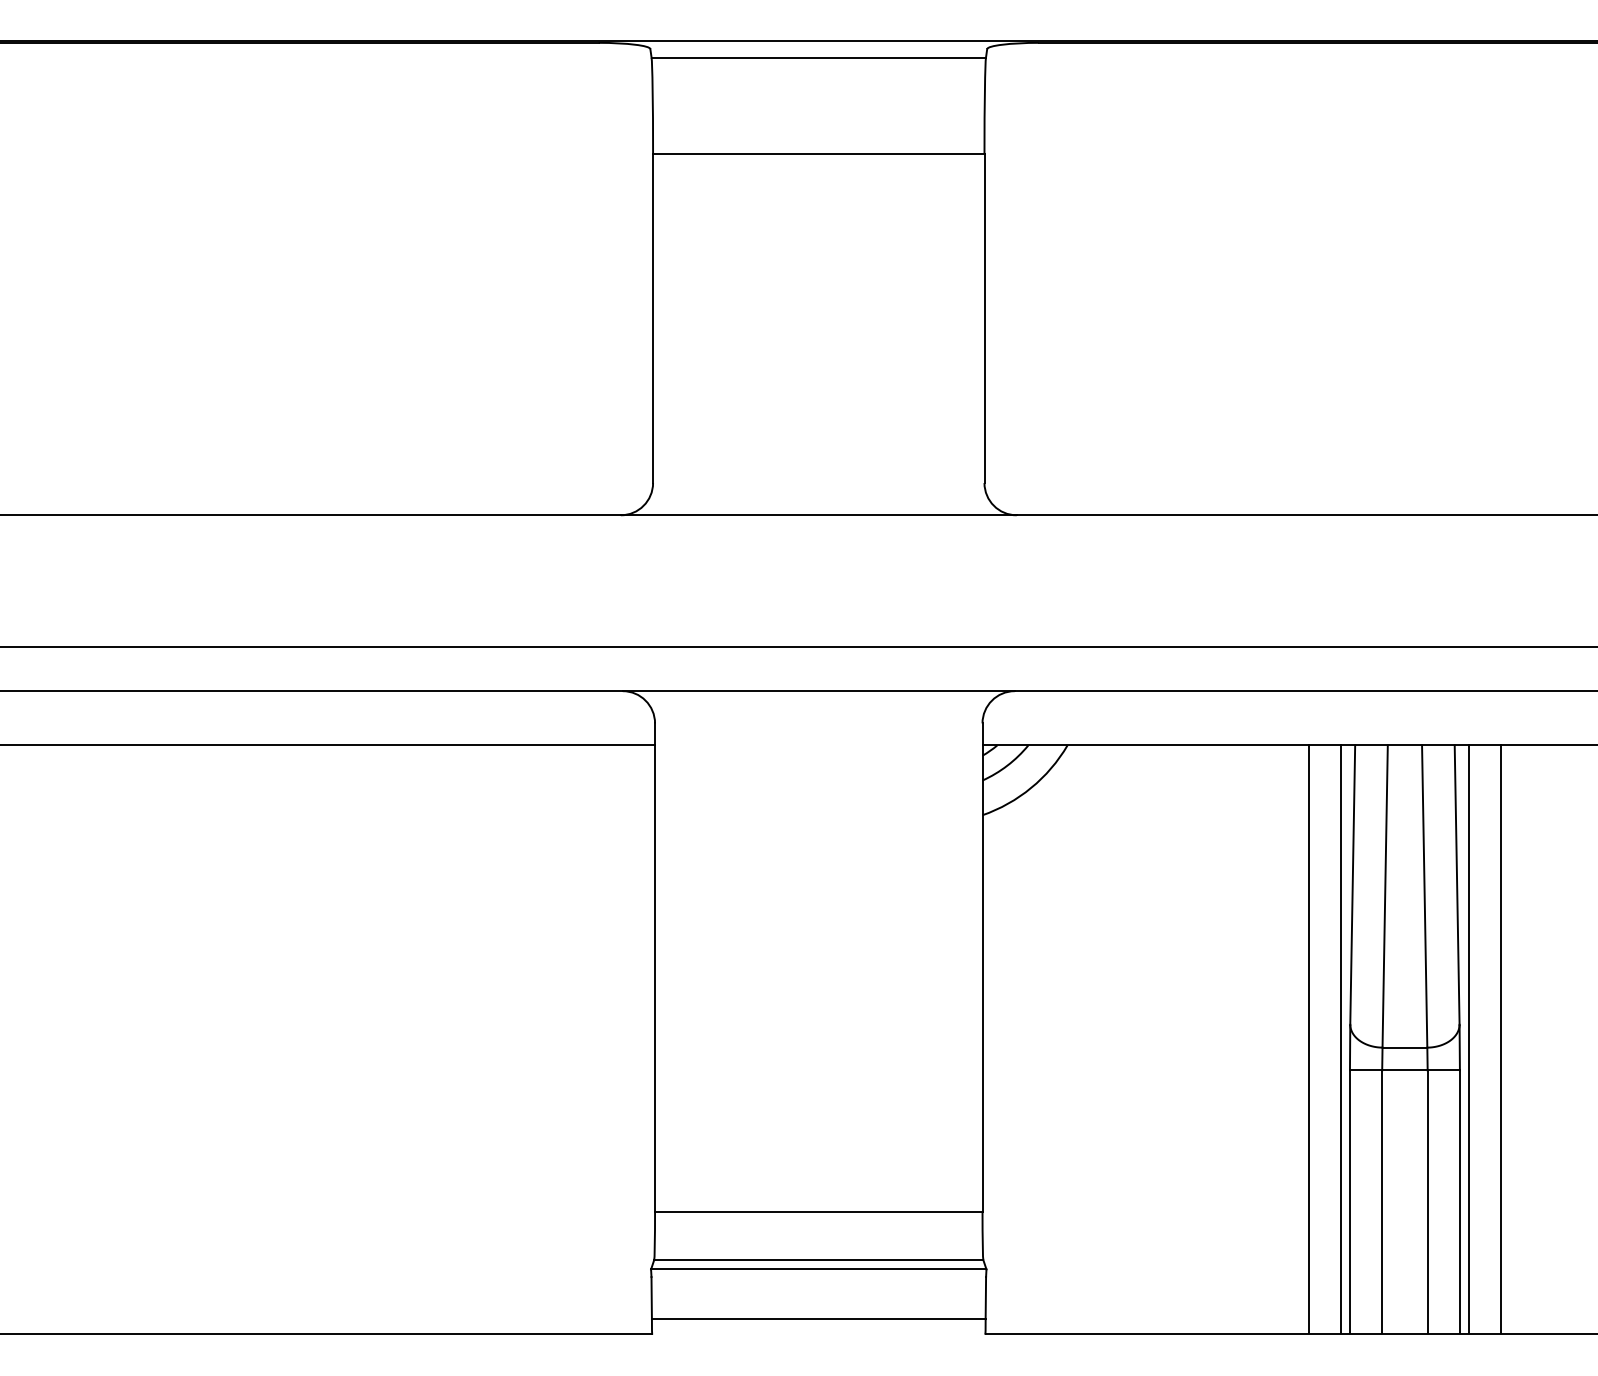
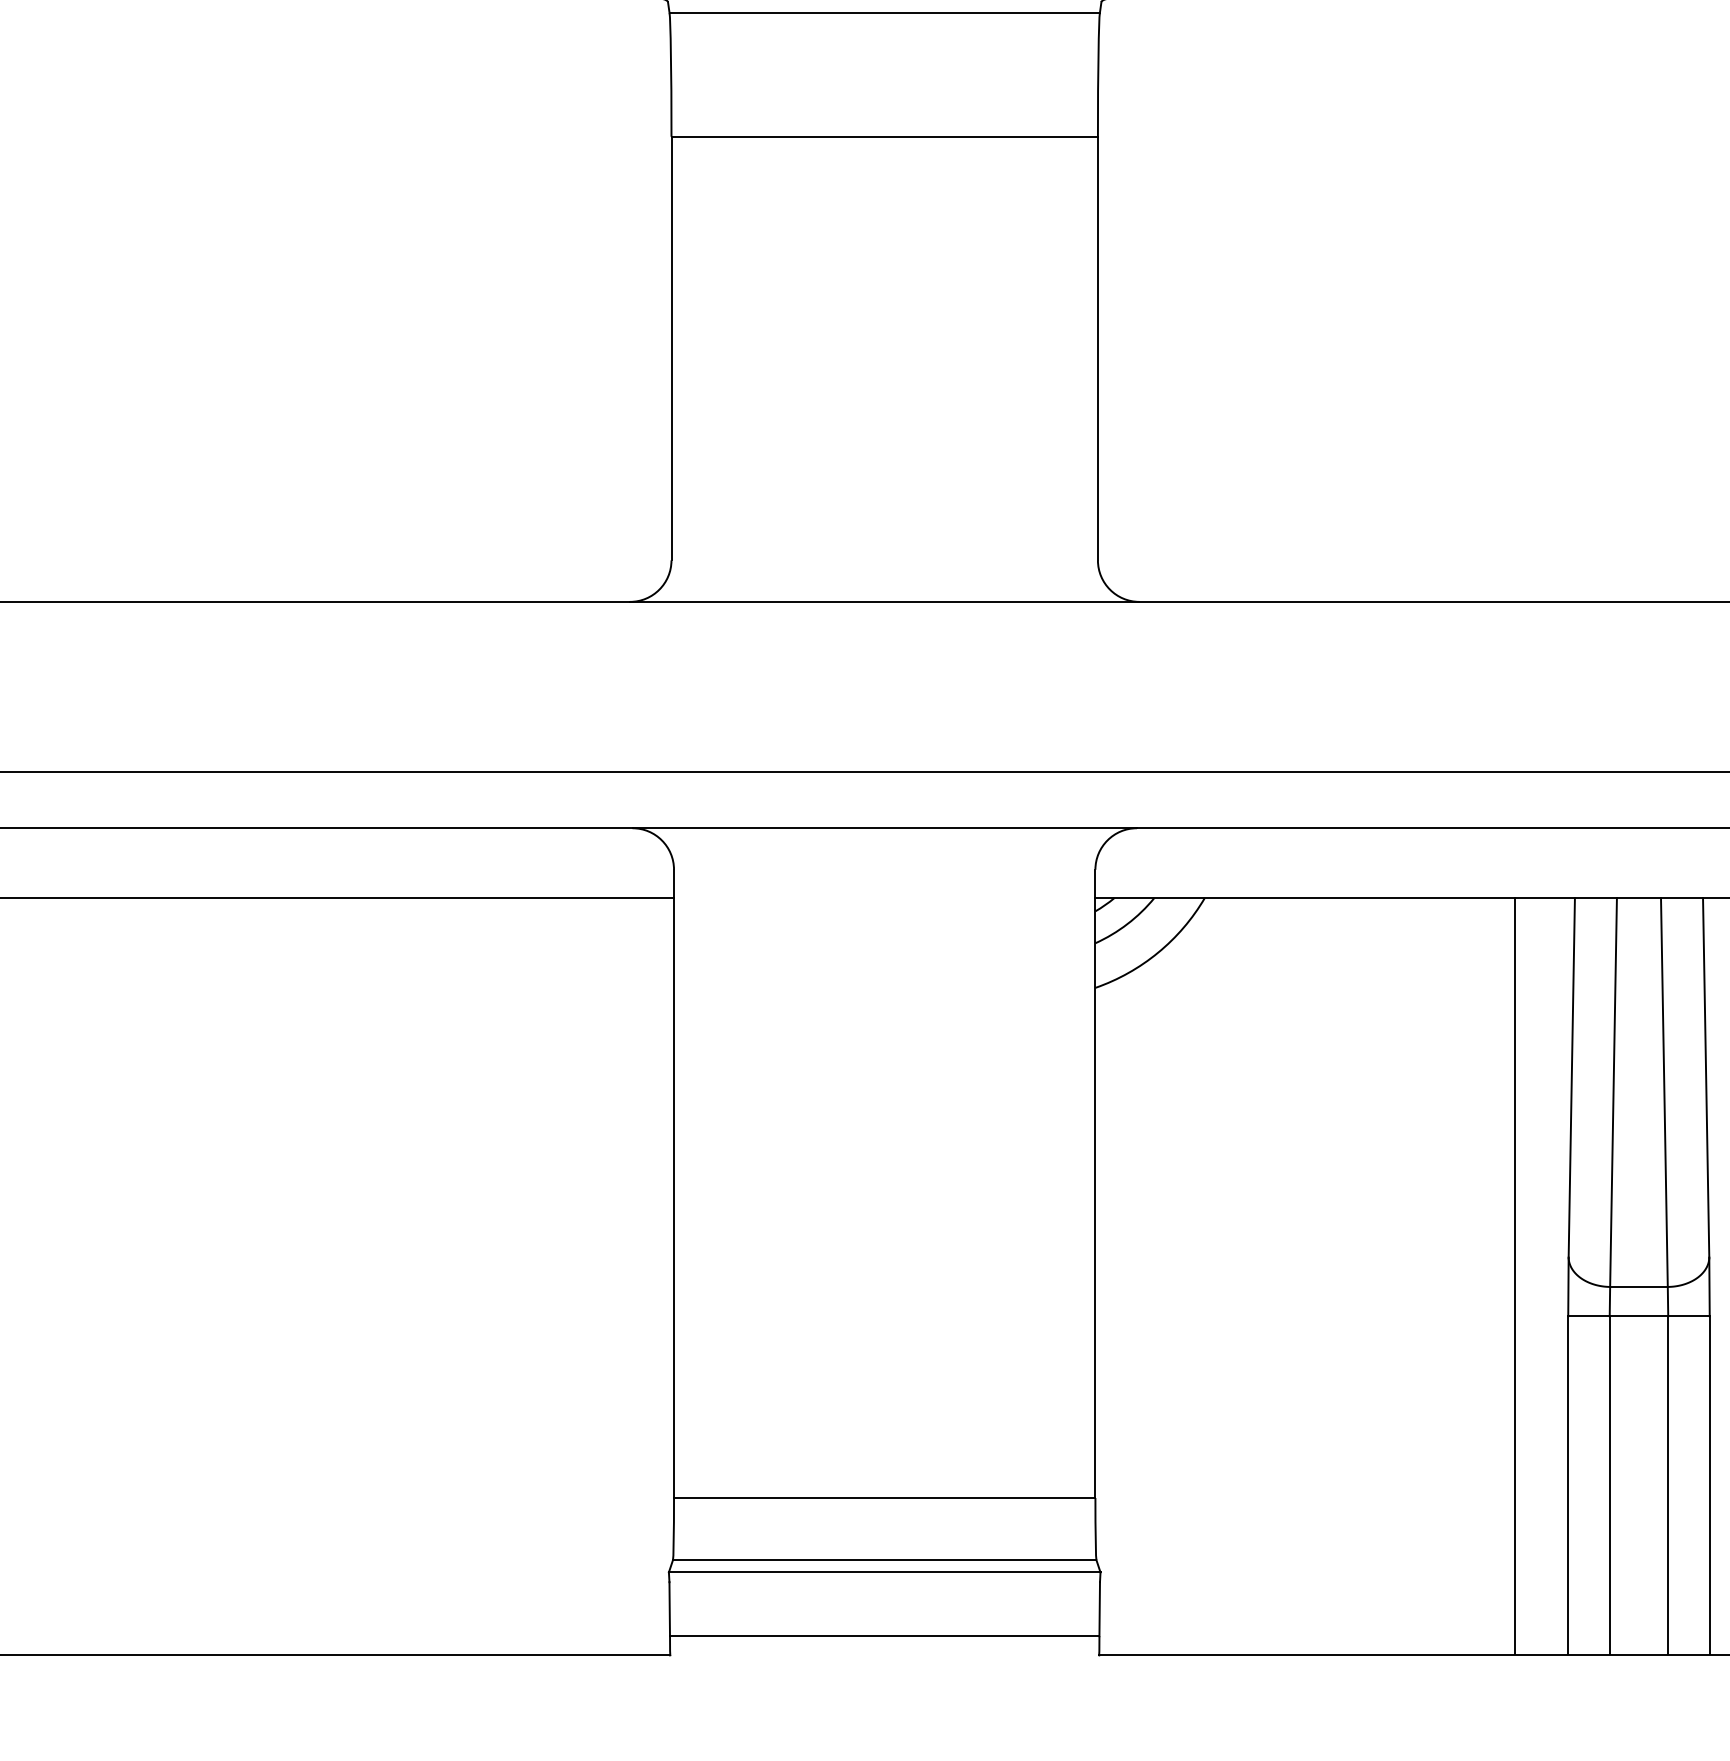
line: (1340, 1039) -> (1556, 1276), removed
line: (1468, 1039) -> (1720, 1276), removed

